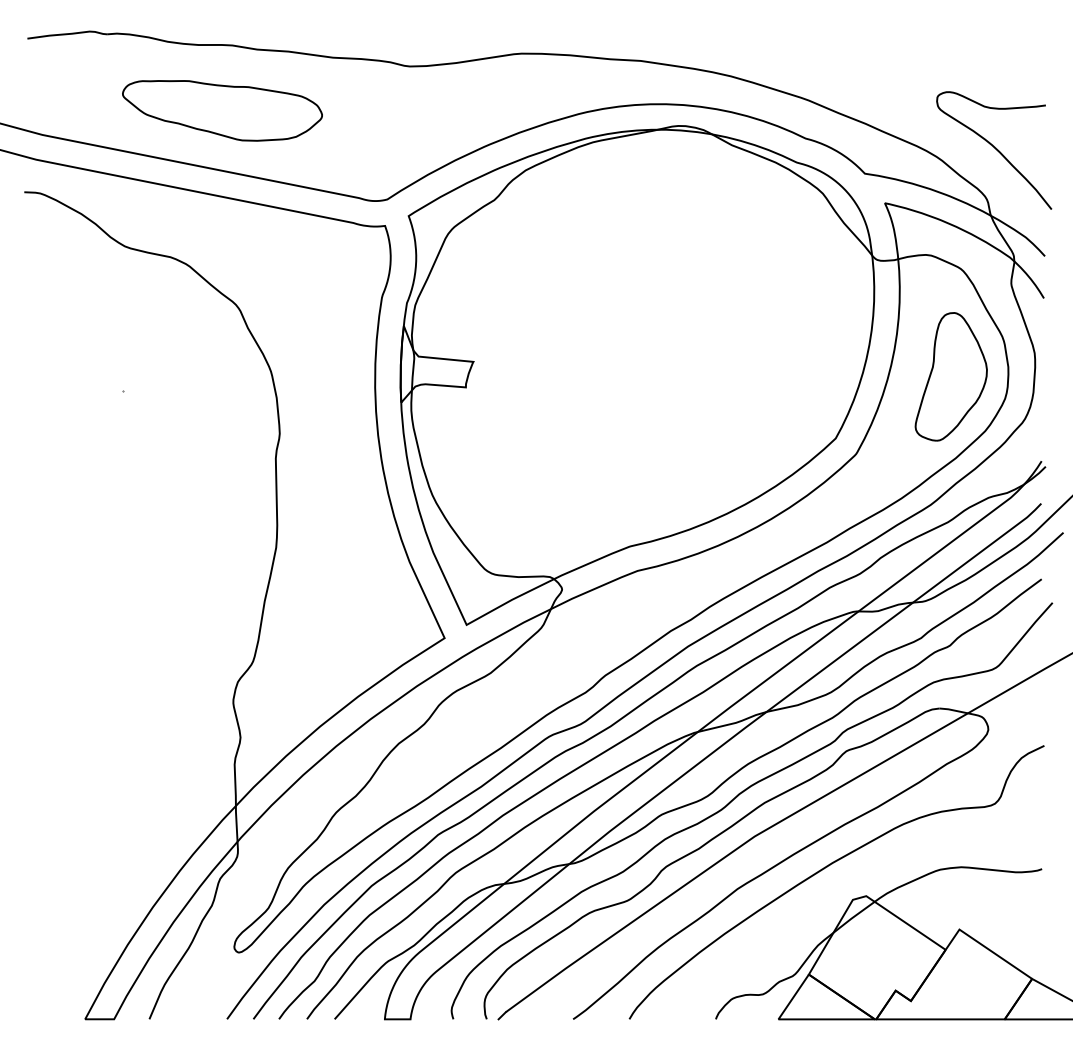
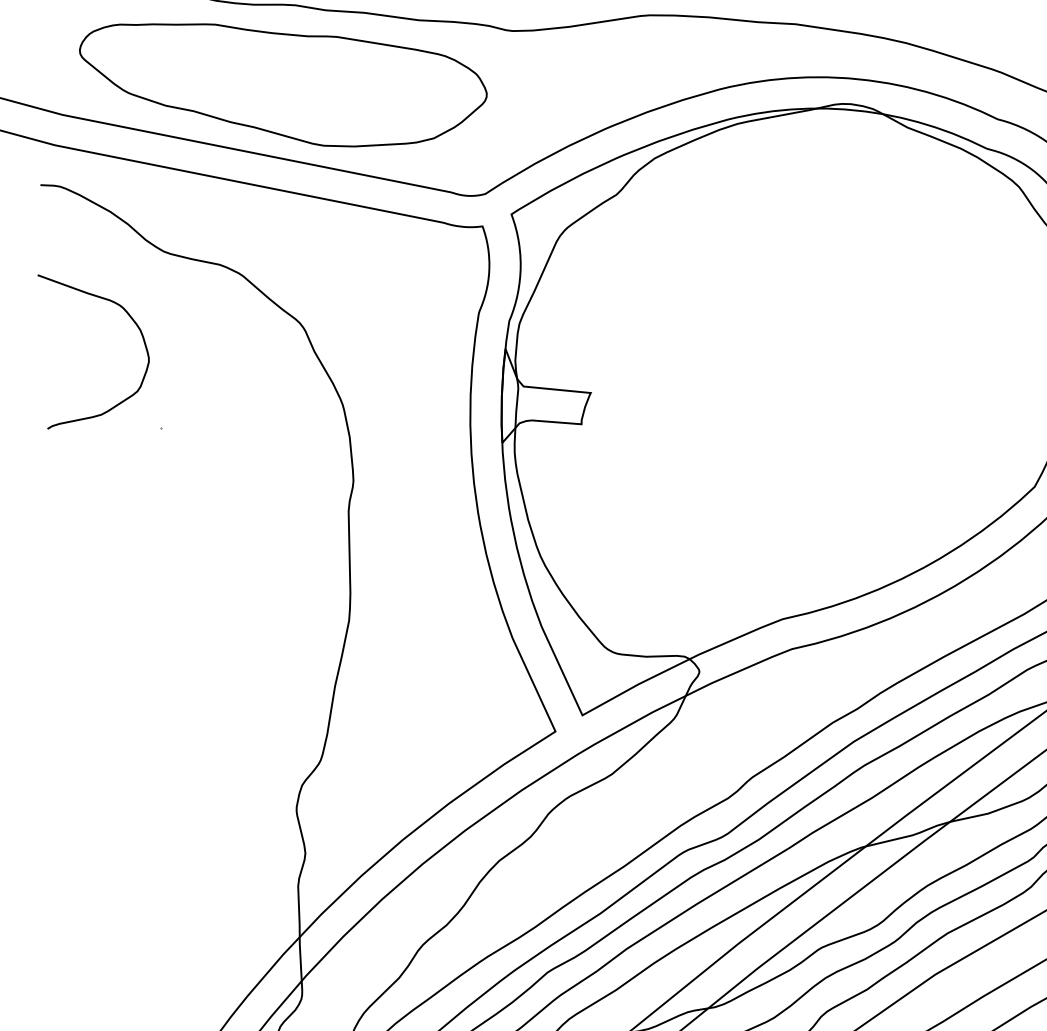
part: (222, 110) -> (283, 84), size x1.67
curve: (98, 302) -> (131, 320), added

